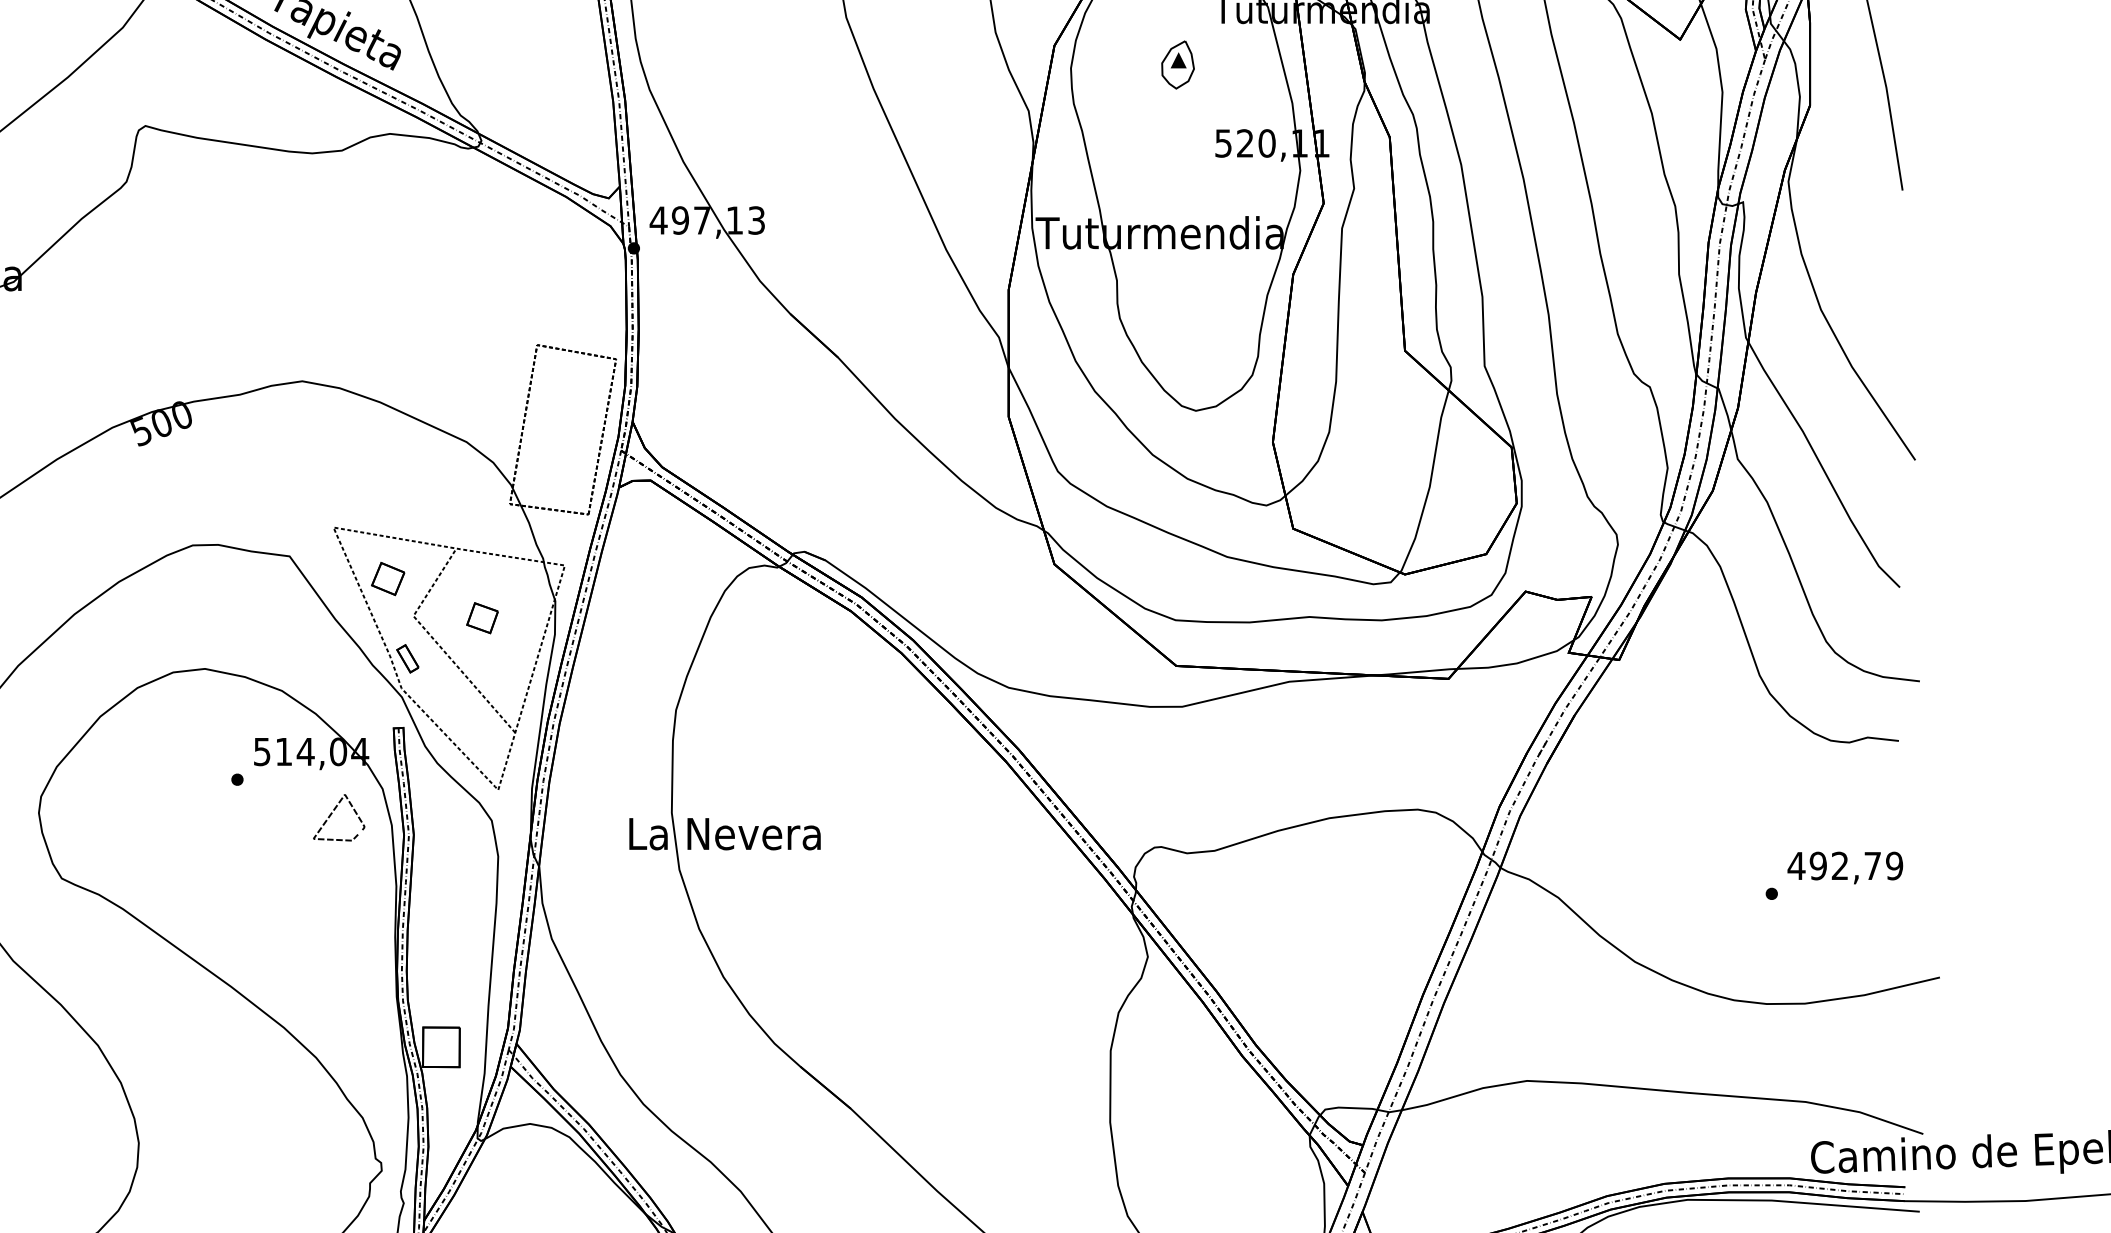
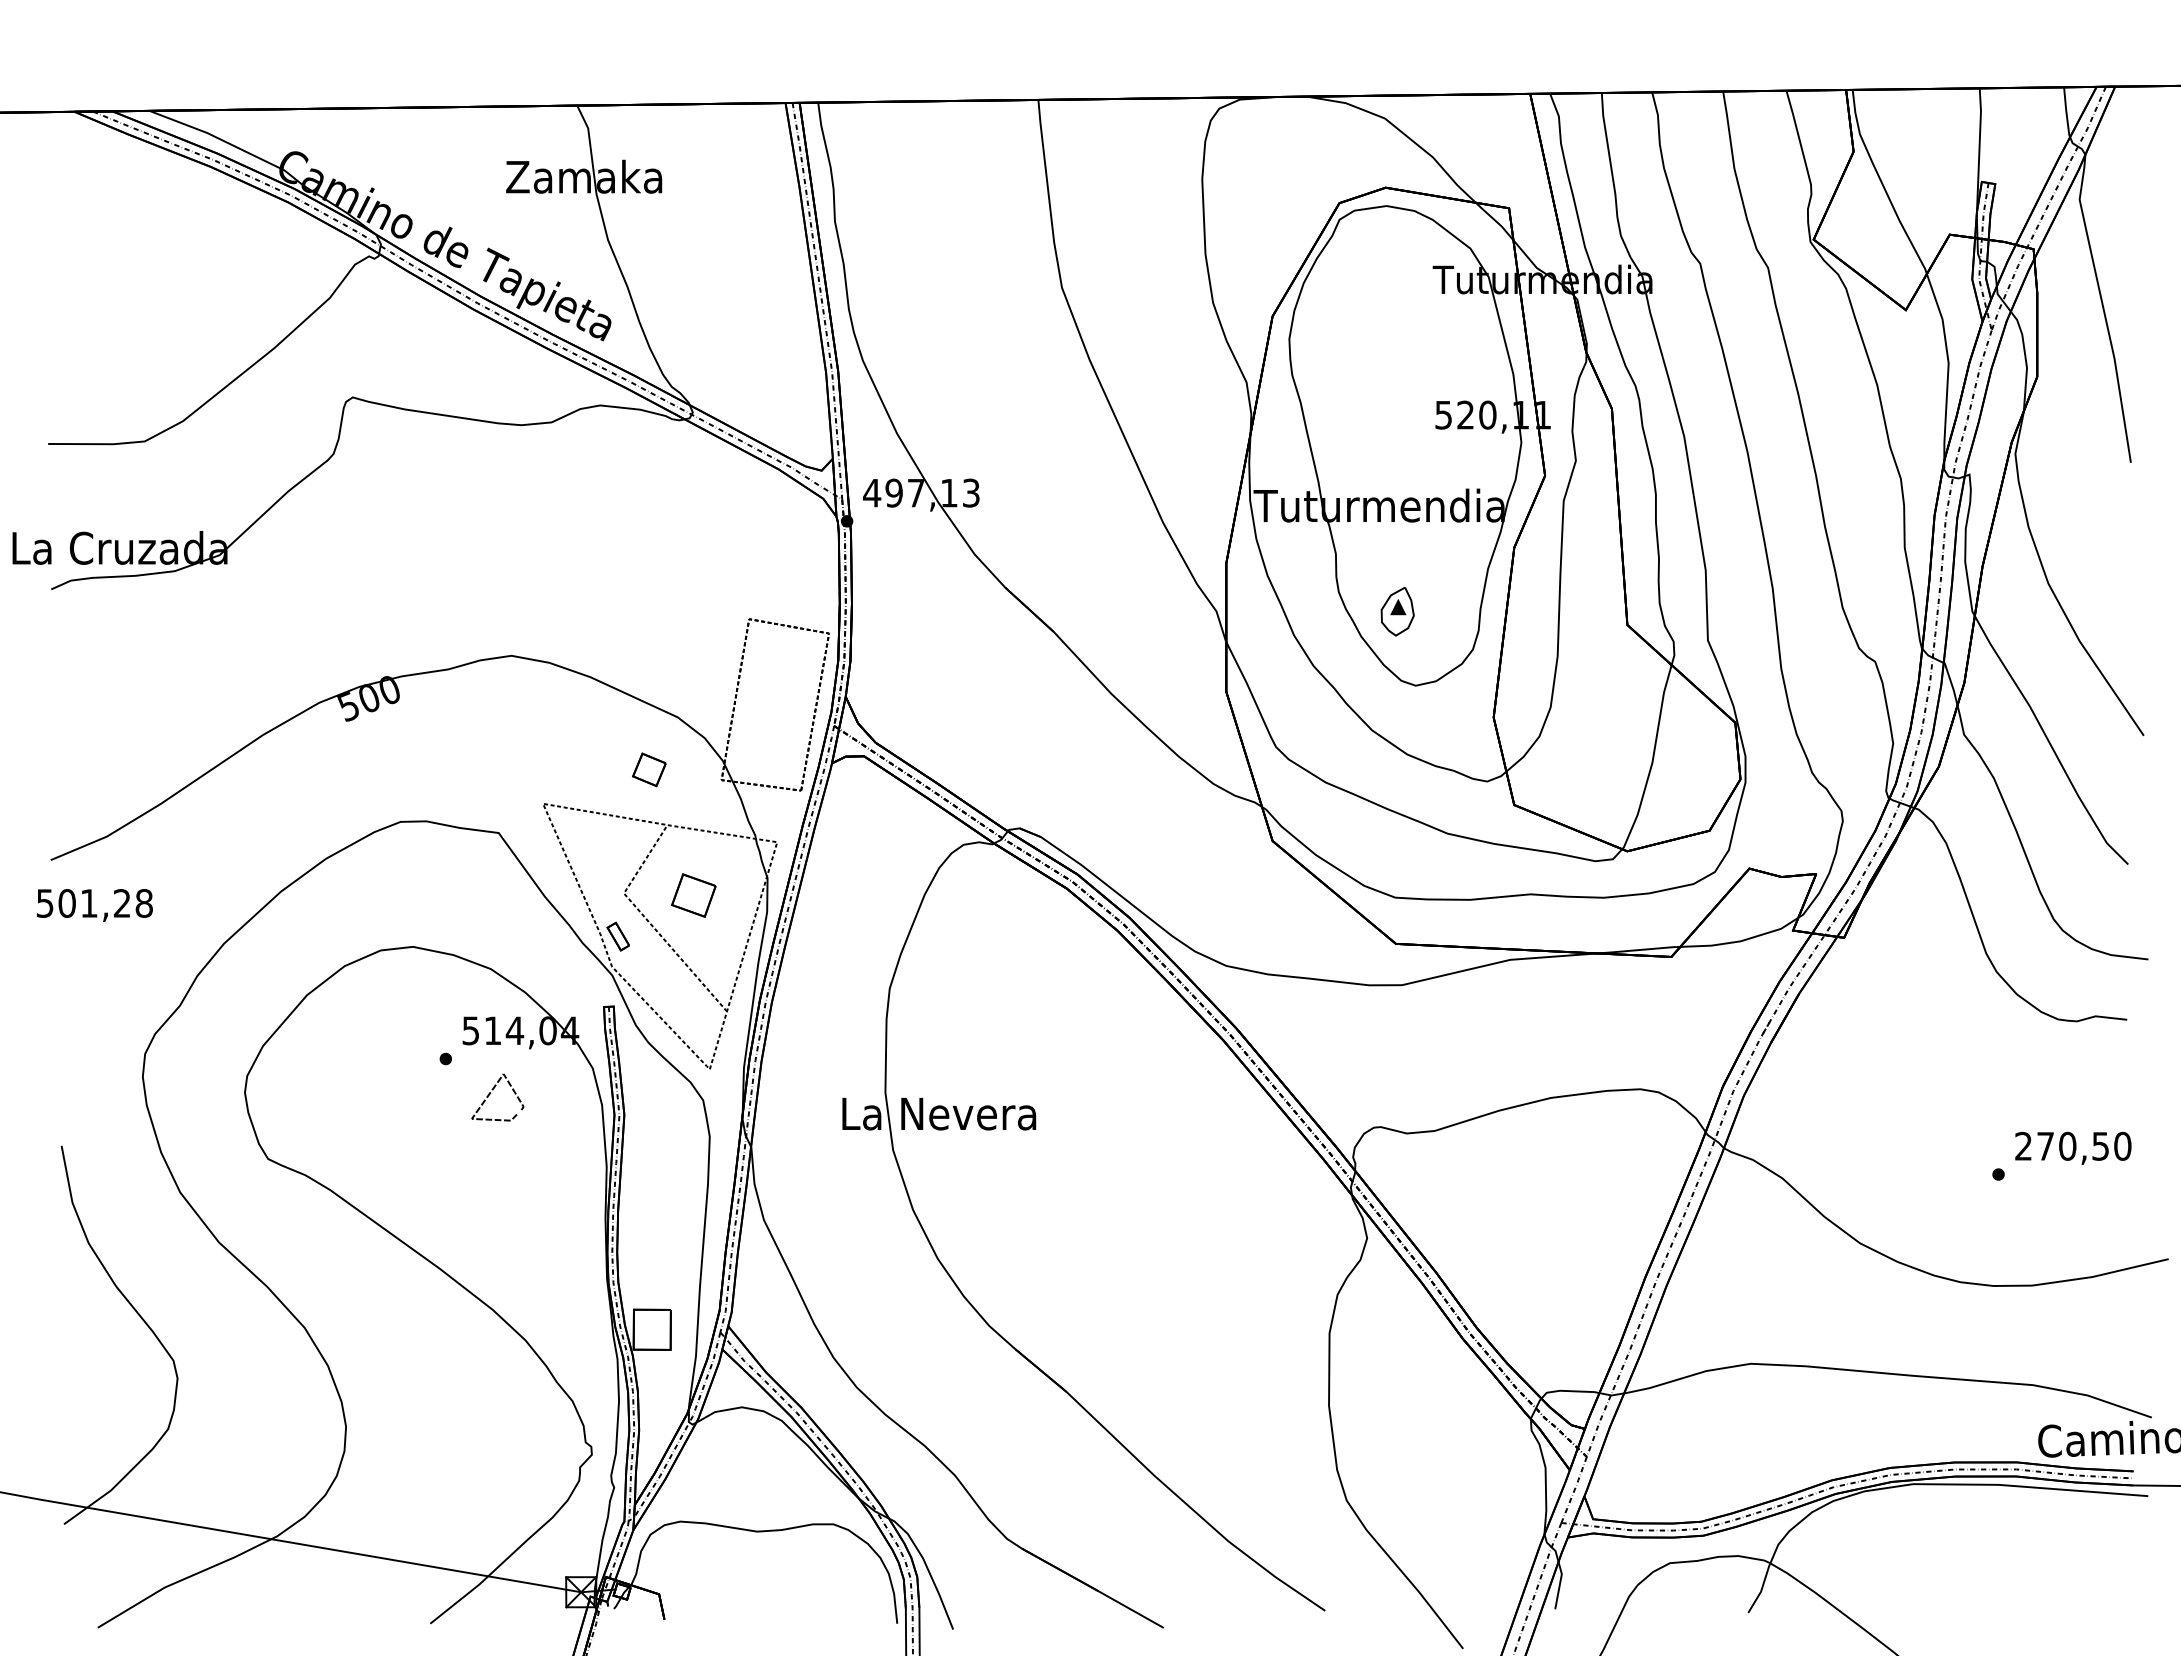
part: (1177, 64) -> (1397, 611), moved
part: (388, 578) -> (649, 769), moved
part: (482, 618) -> (693, 895), size x1.4
curve: (332, 813) -> (491, 1093), moved
text: (1844, 865) -> (2072, 1145), 492,79 -> 270,50

